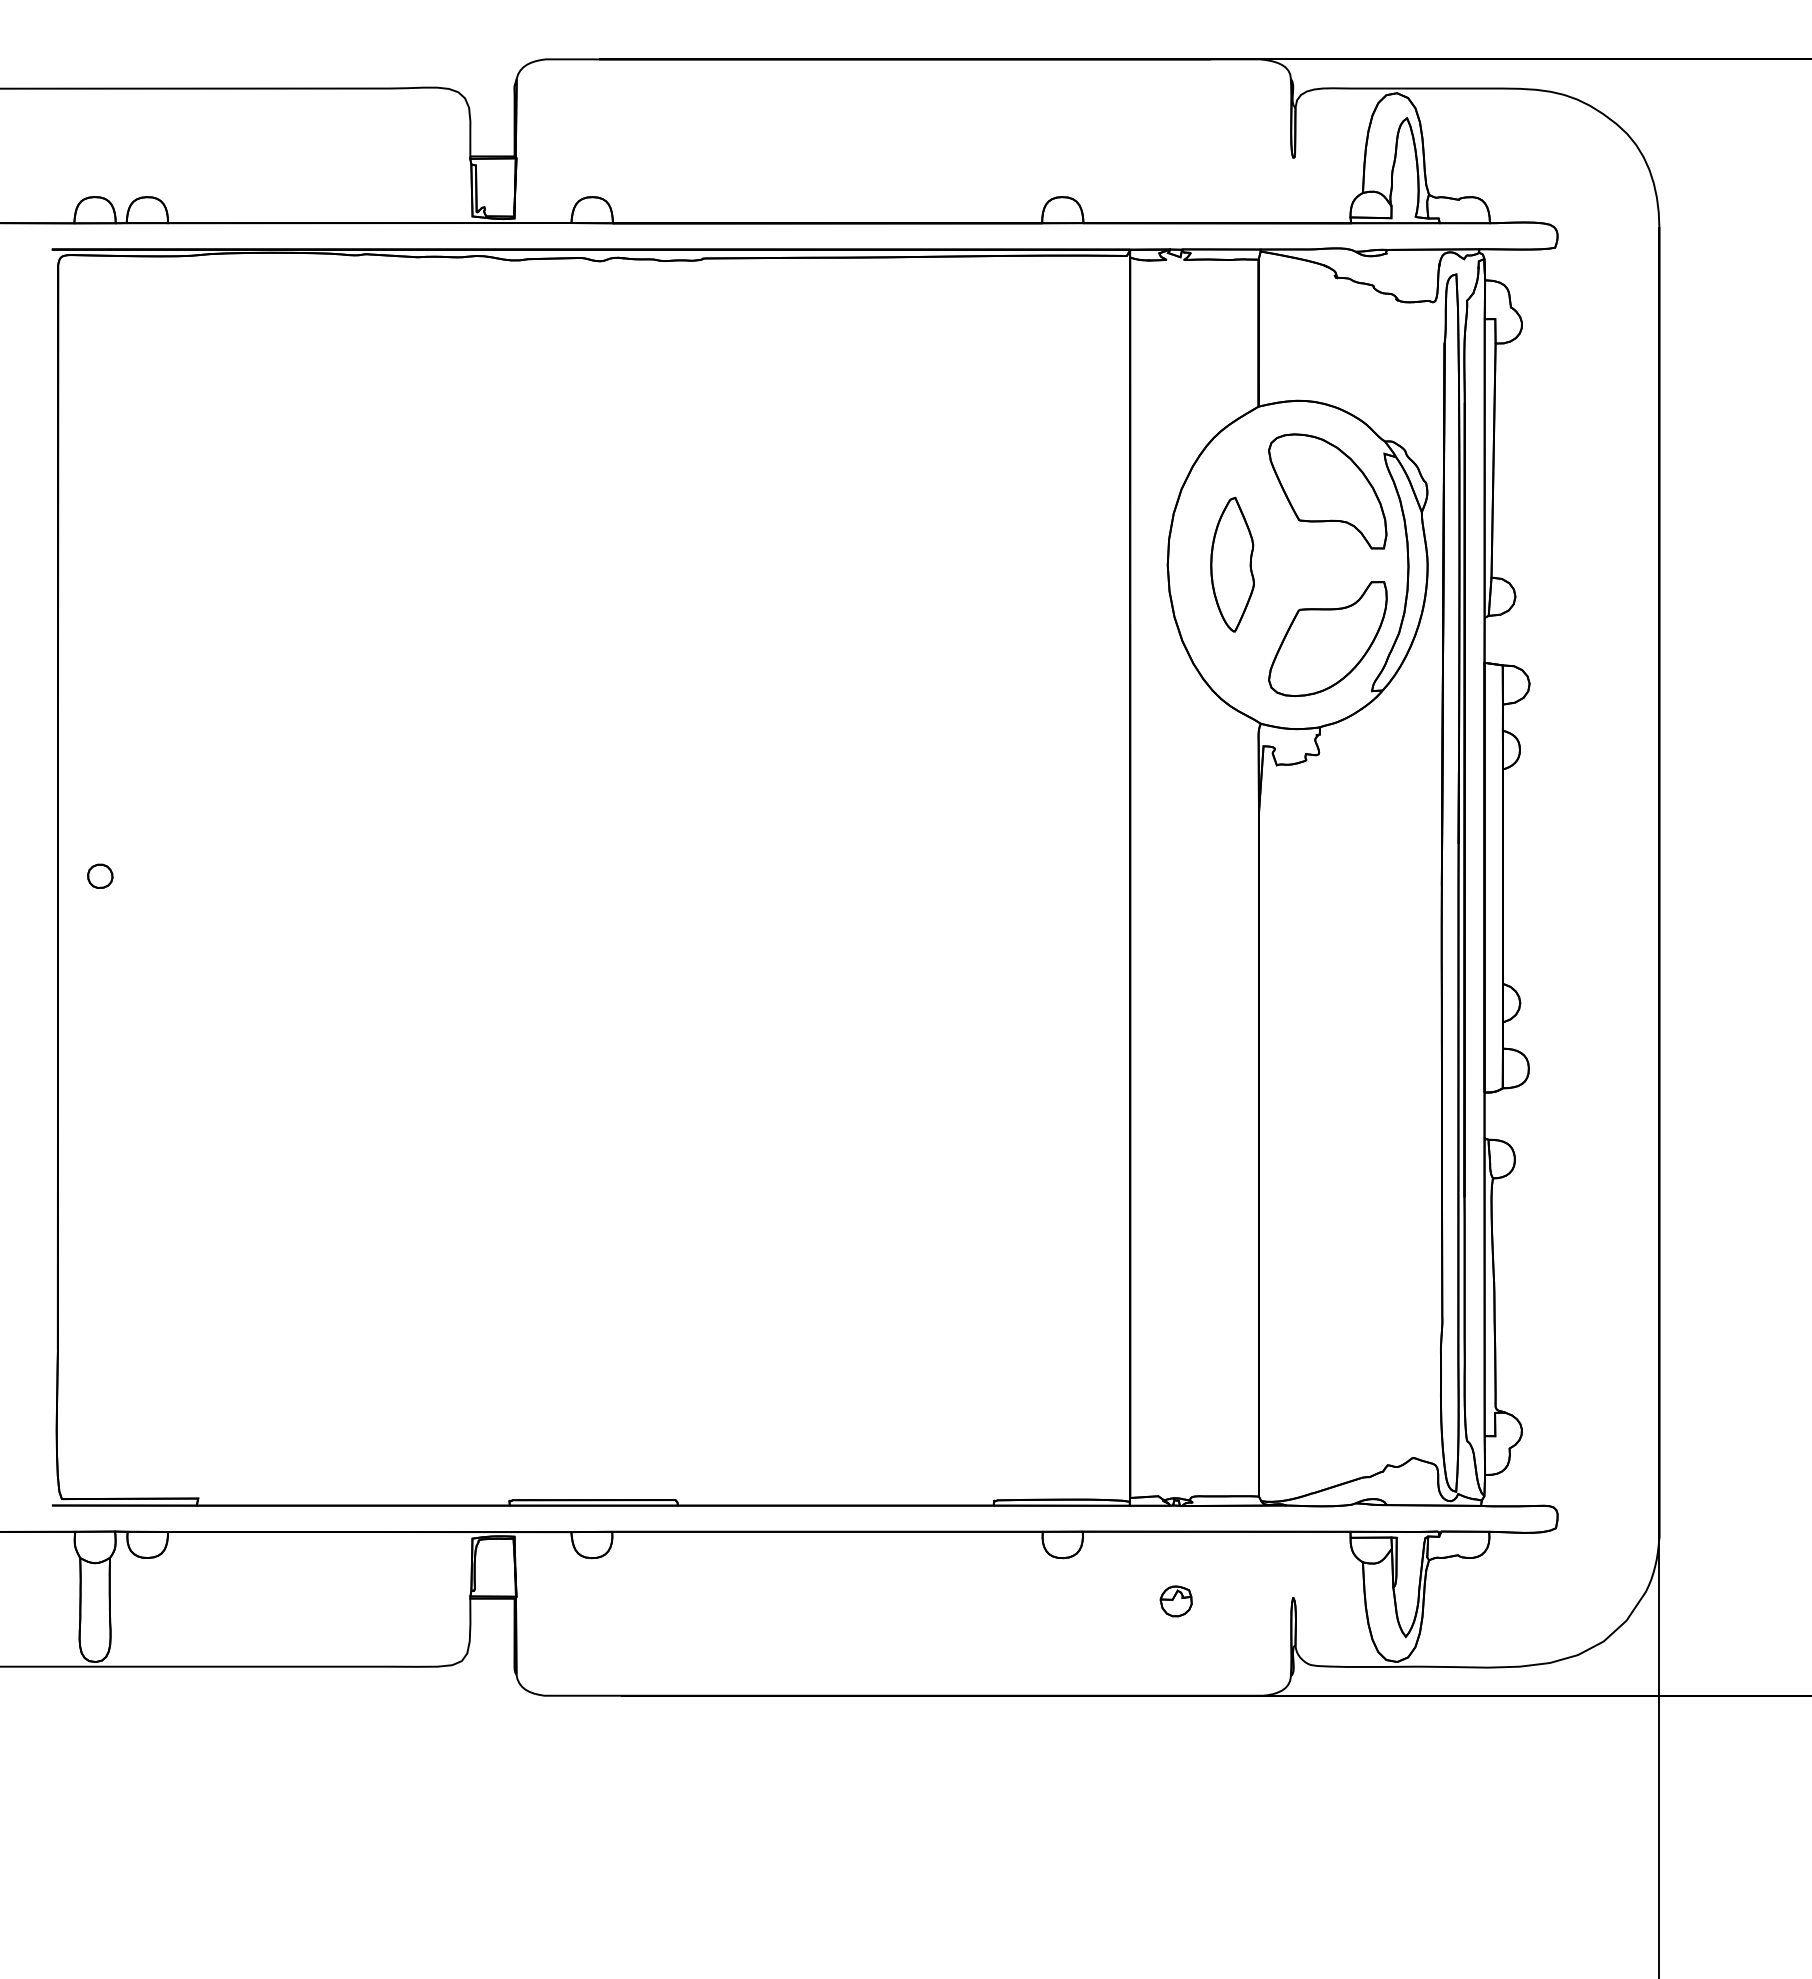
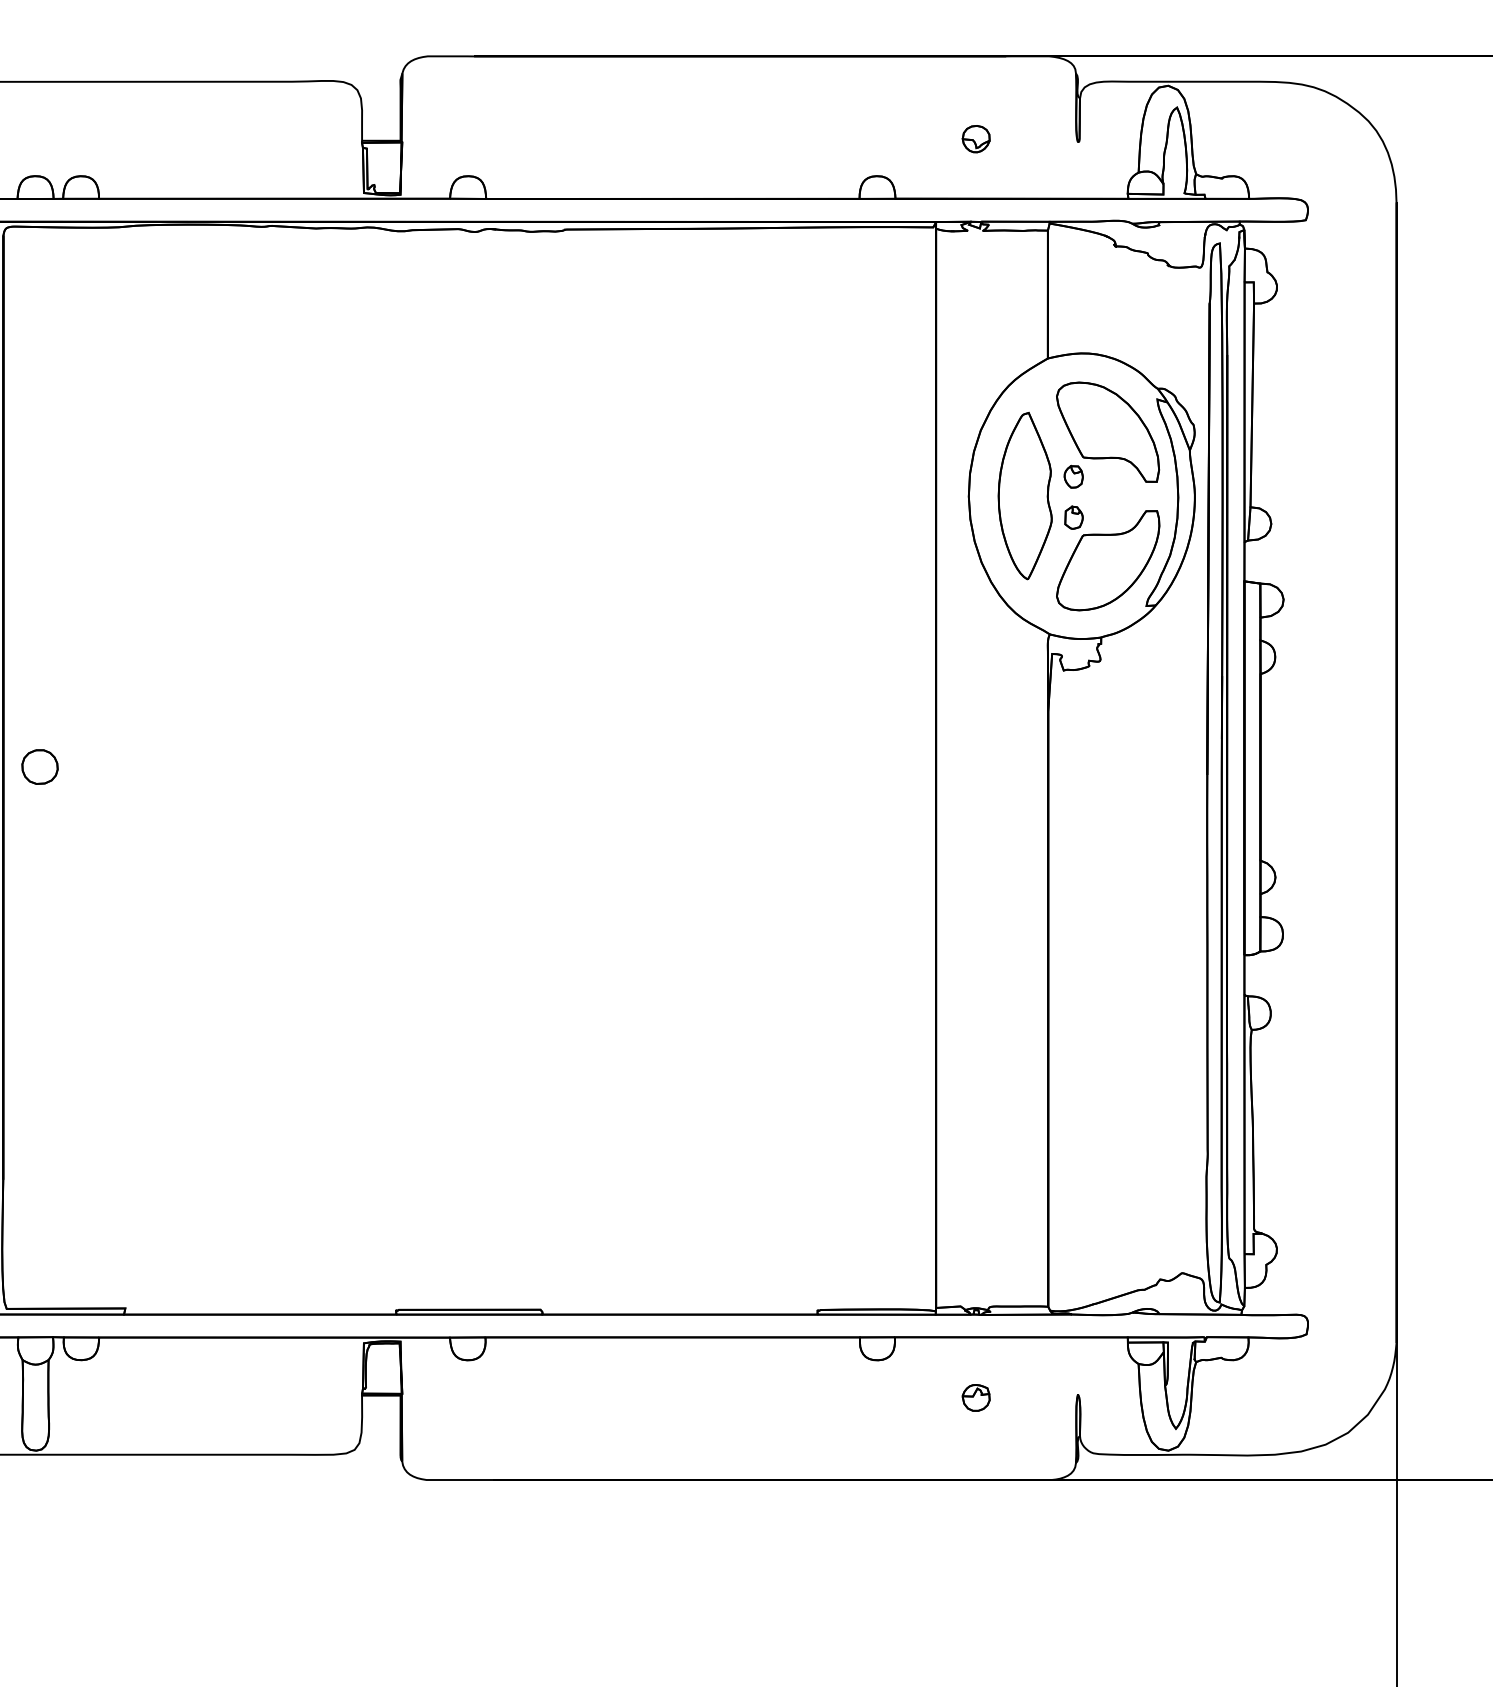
part: (1175, 154) -> (975, 139), added
part: (1288, 542) -> (1073, 476), added
part: (1232, 564) -> (1025, 495), size x1.43
part: (1288, 589) -> (1073, 517), added
part: (100, 876) -> (40, 767), size x1.67

